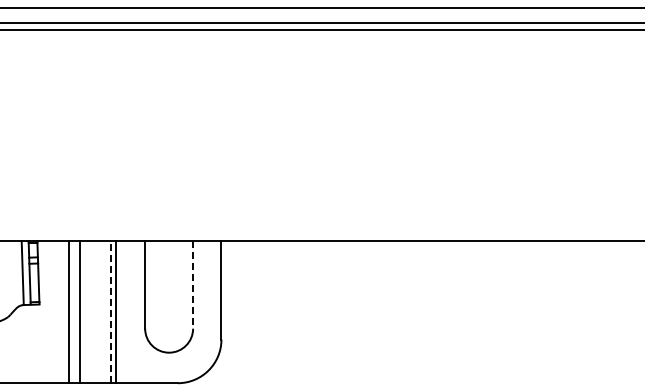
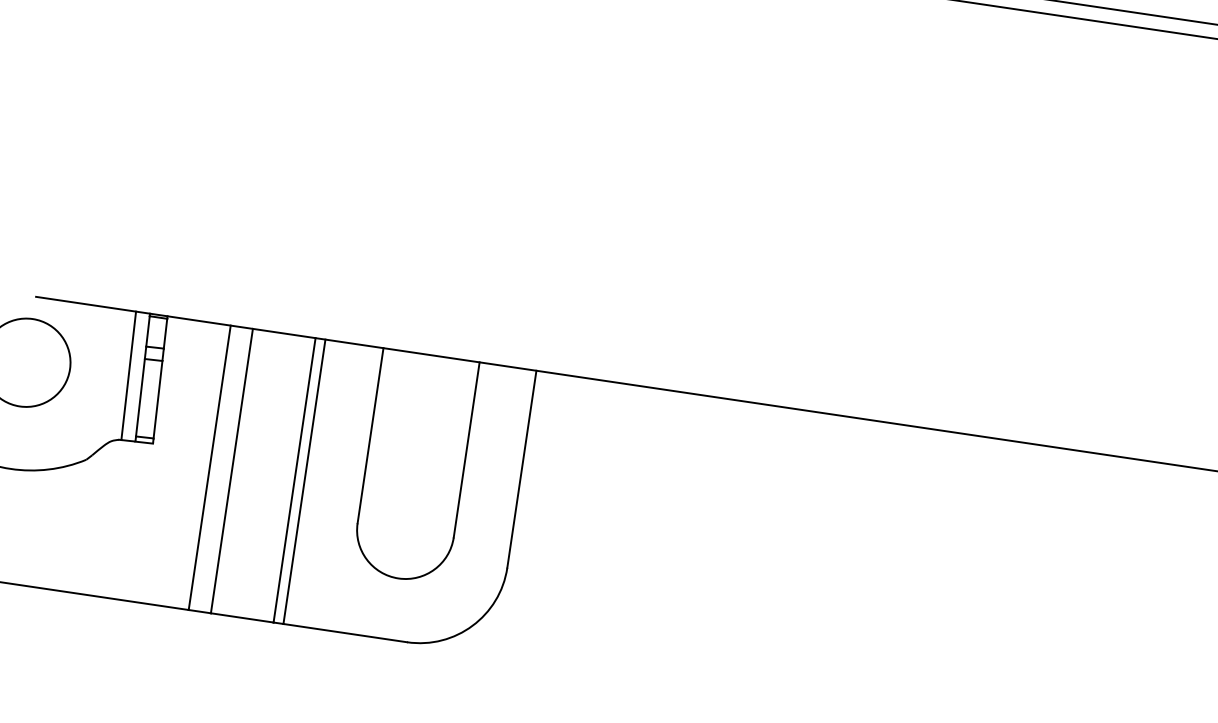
line: (193, 285) -> (467, 451), dashed -> solid
line: (111, 312) -> (294, 480), dashed -> solid

